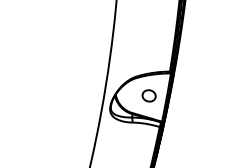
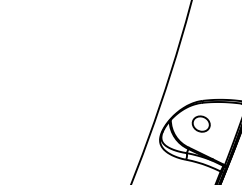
part: (148, 95) -> (200, 123), moved

